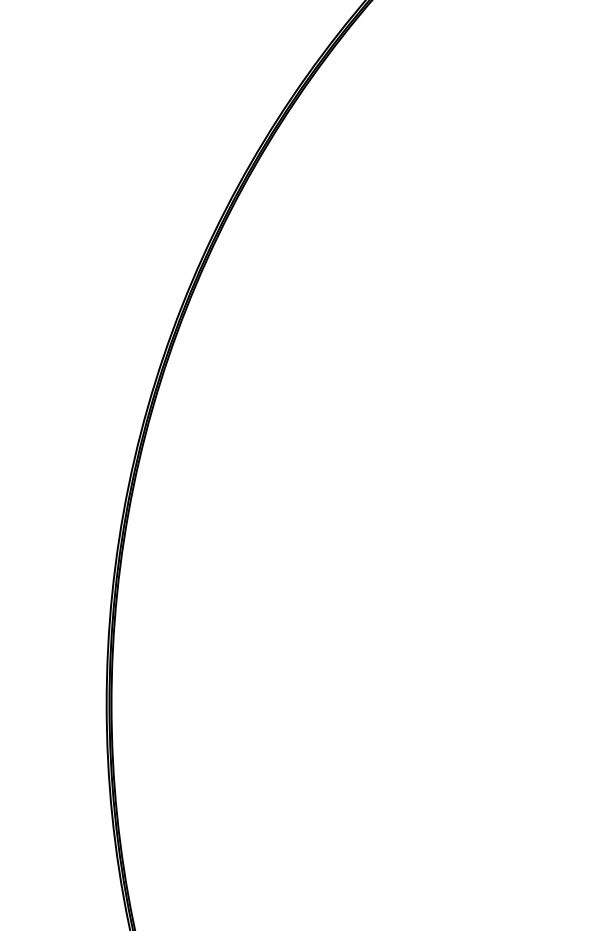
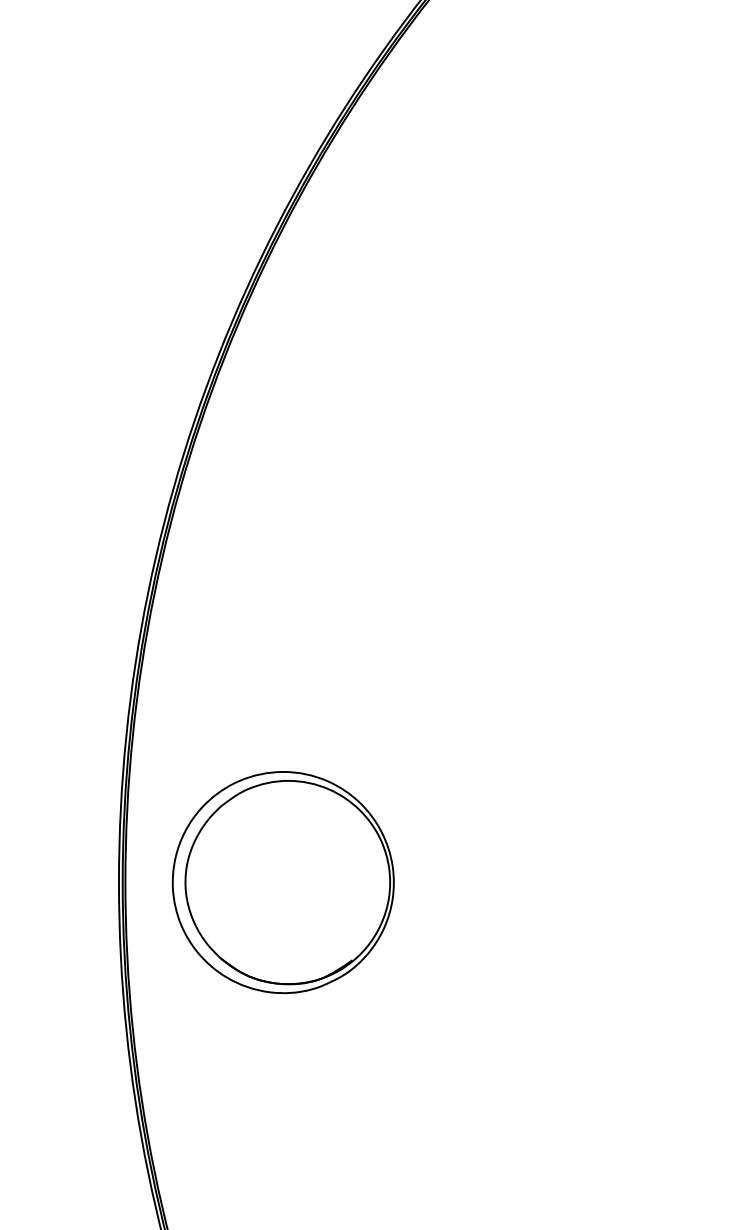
part: (230, 704) -> (283, 882), added

